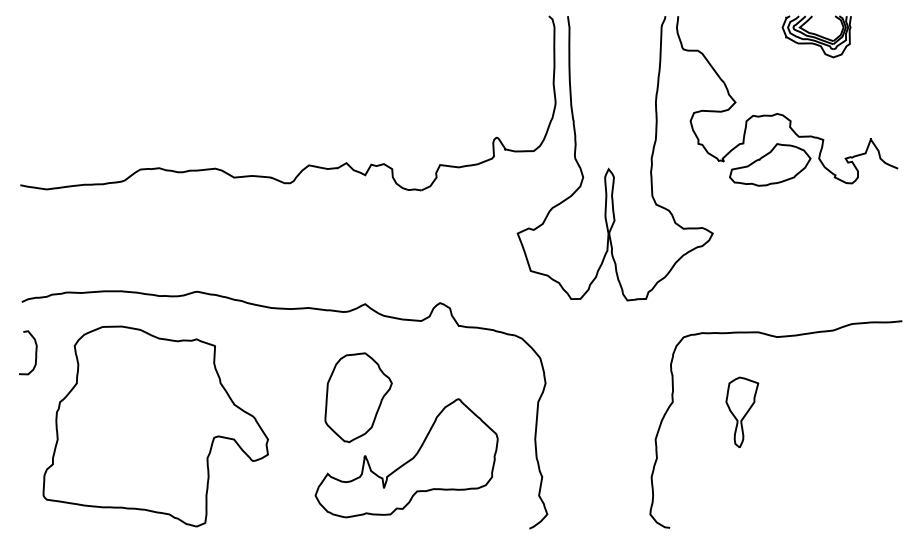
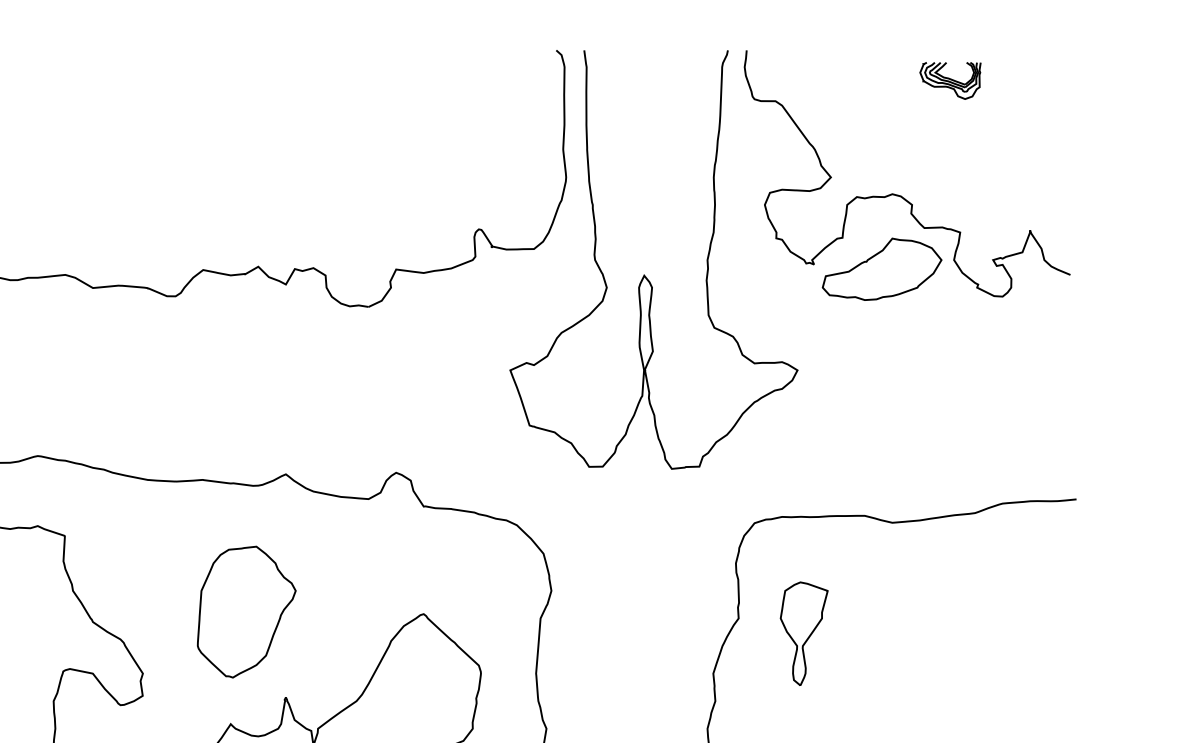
part: (816, 36) -> (950, 80), size x0.6
part: (358, 397) -> (246, 611), moved
part: (742, 411) -> (804, 632), moved

